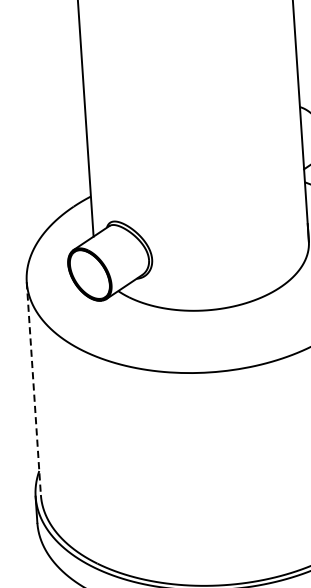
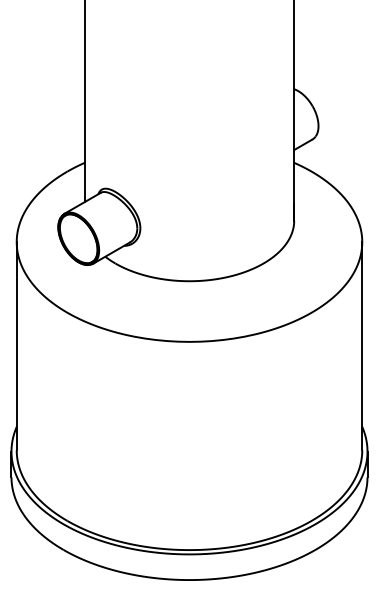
line: (33, 388) -> (16, 346), dashed -> solid

